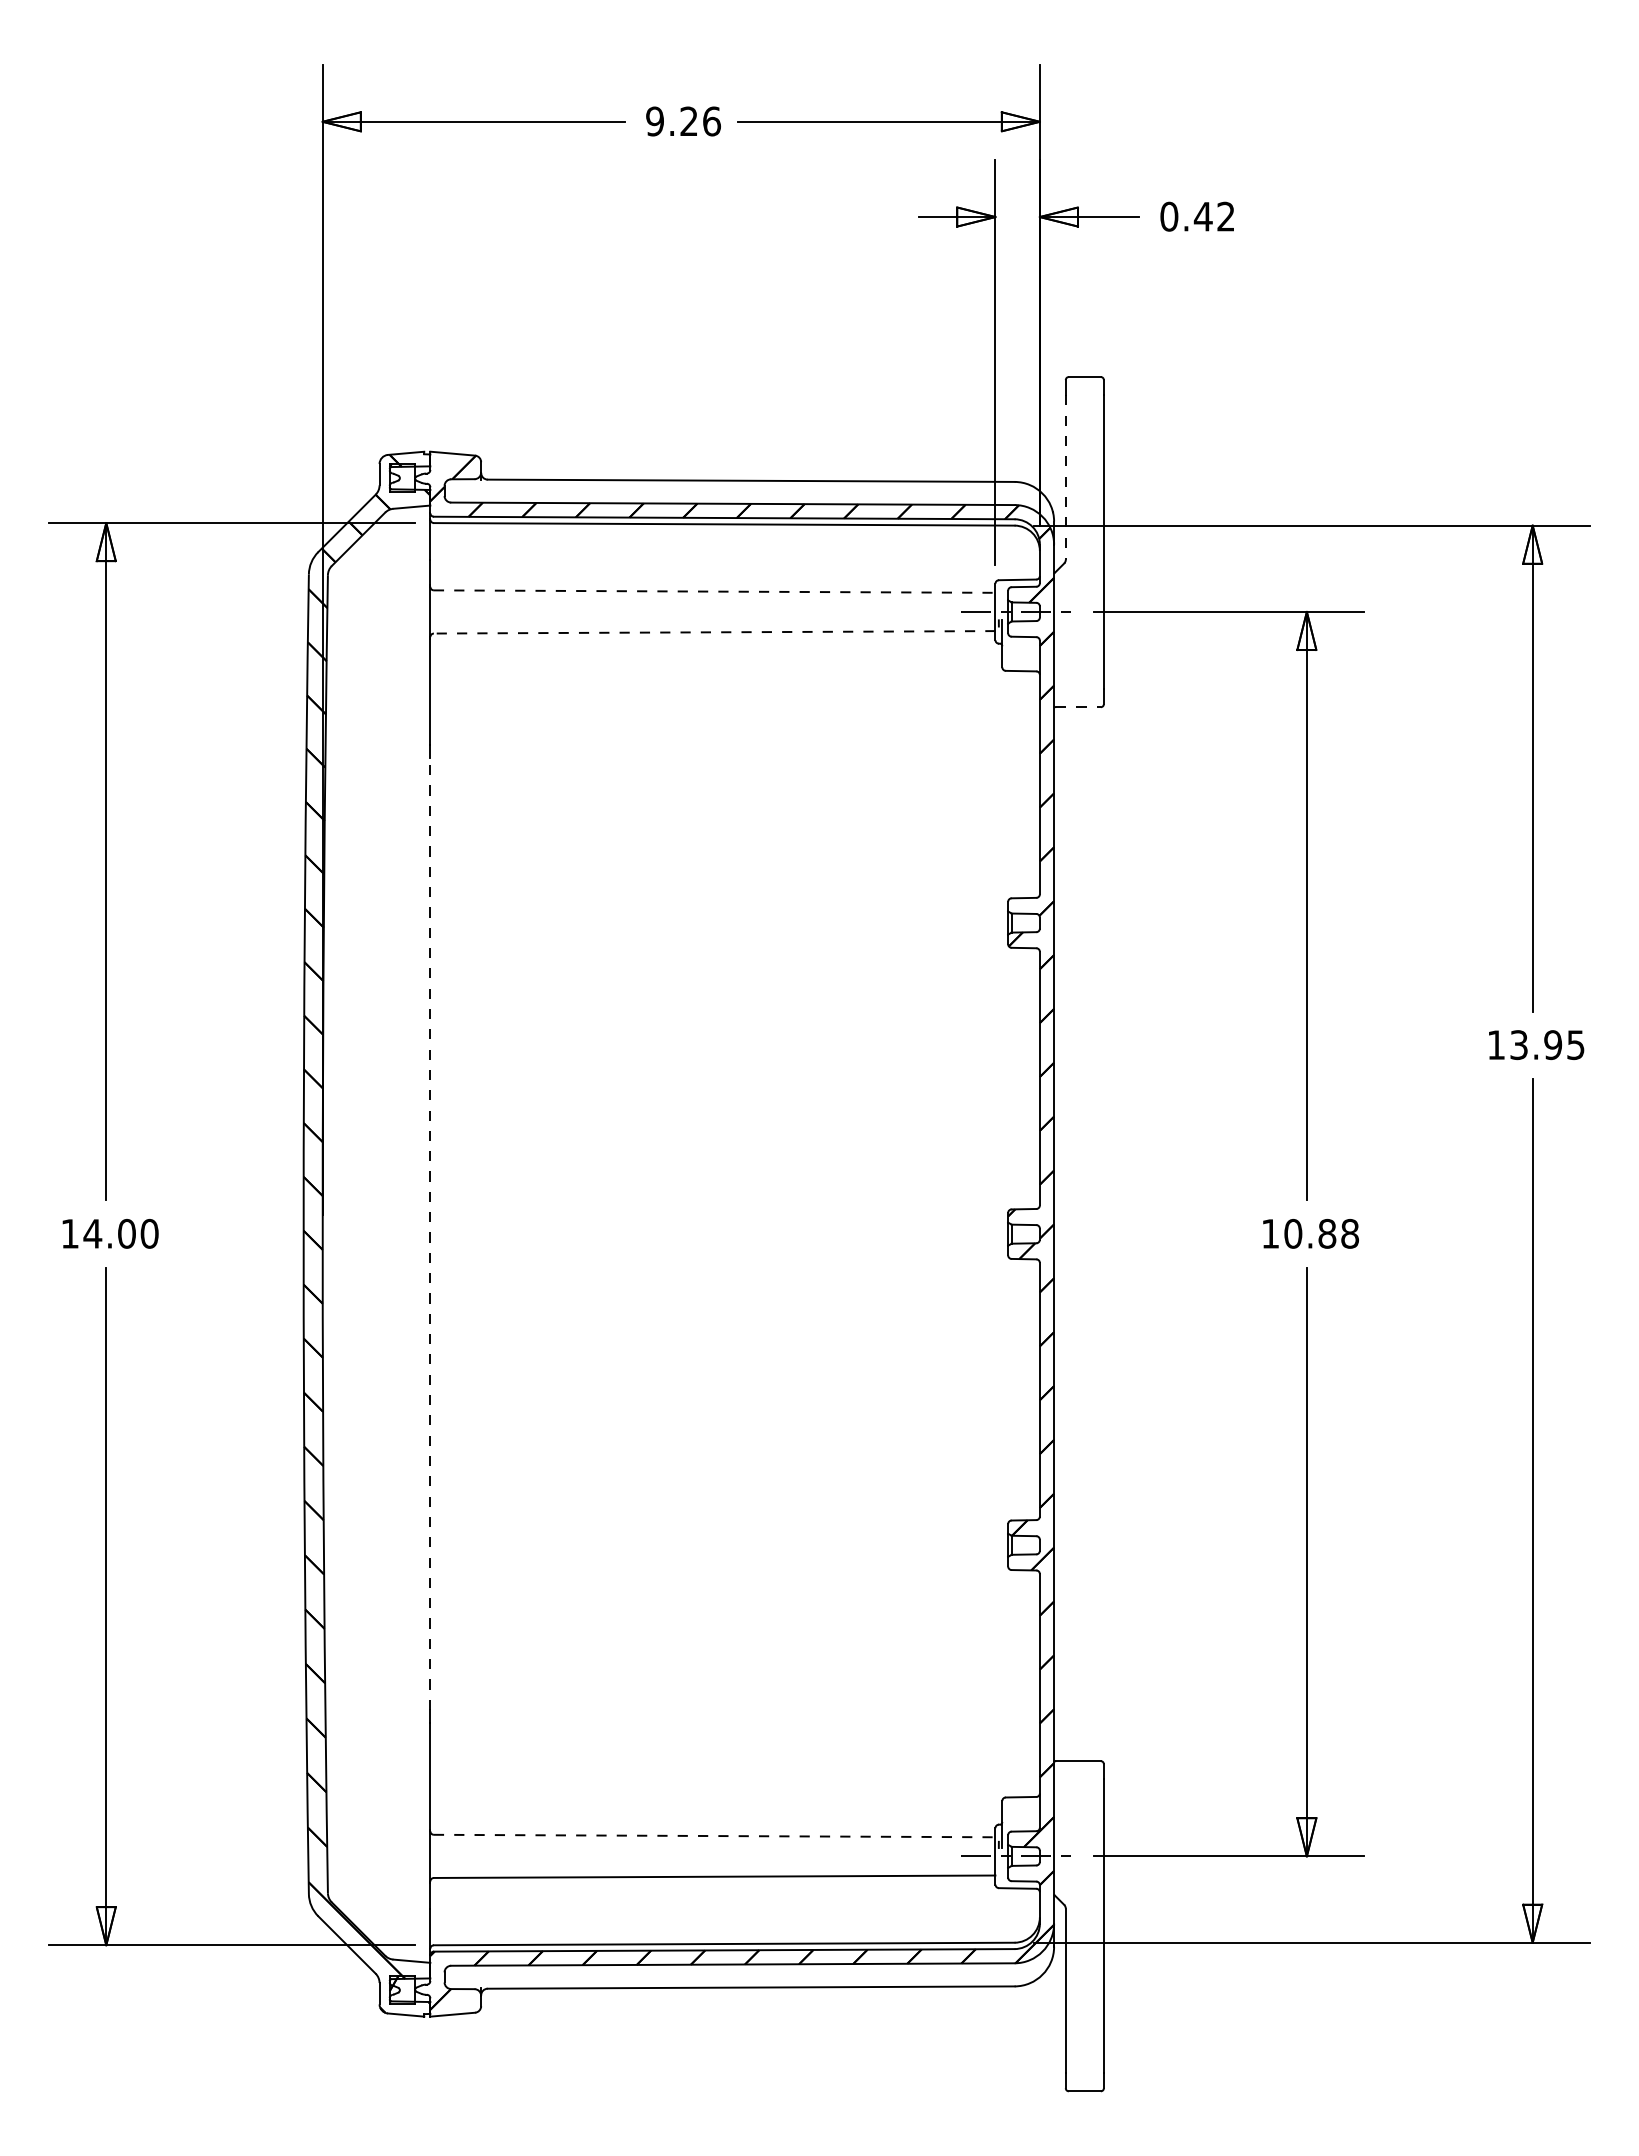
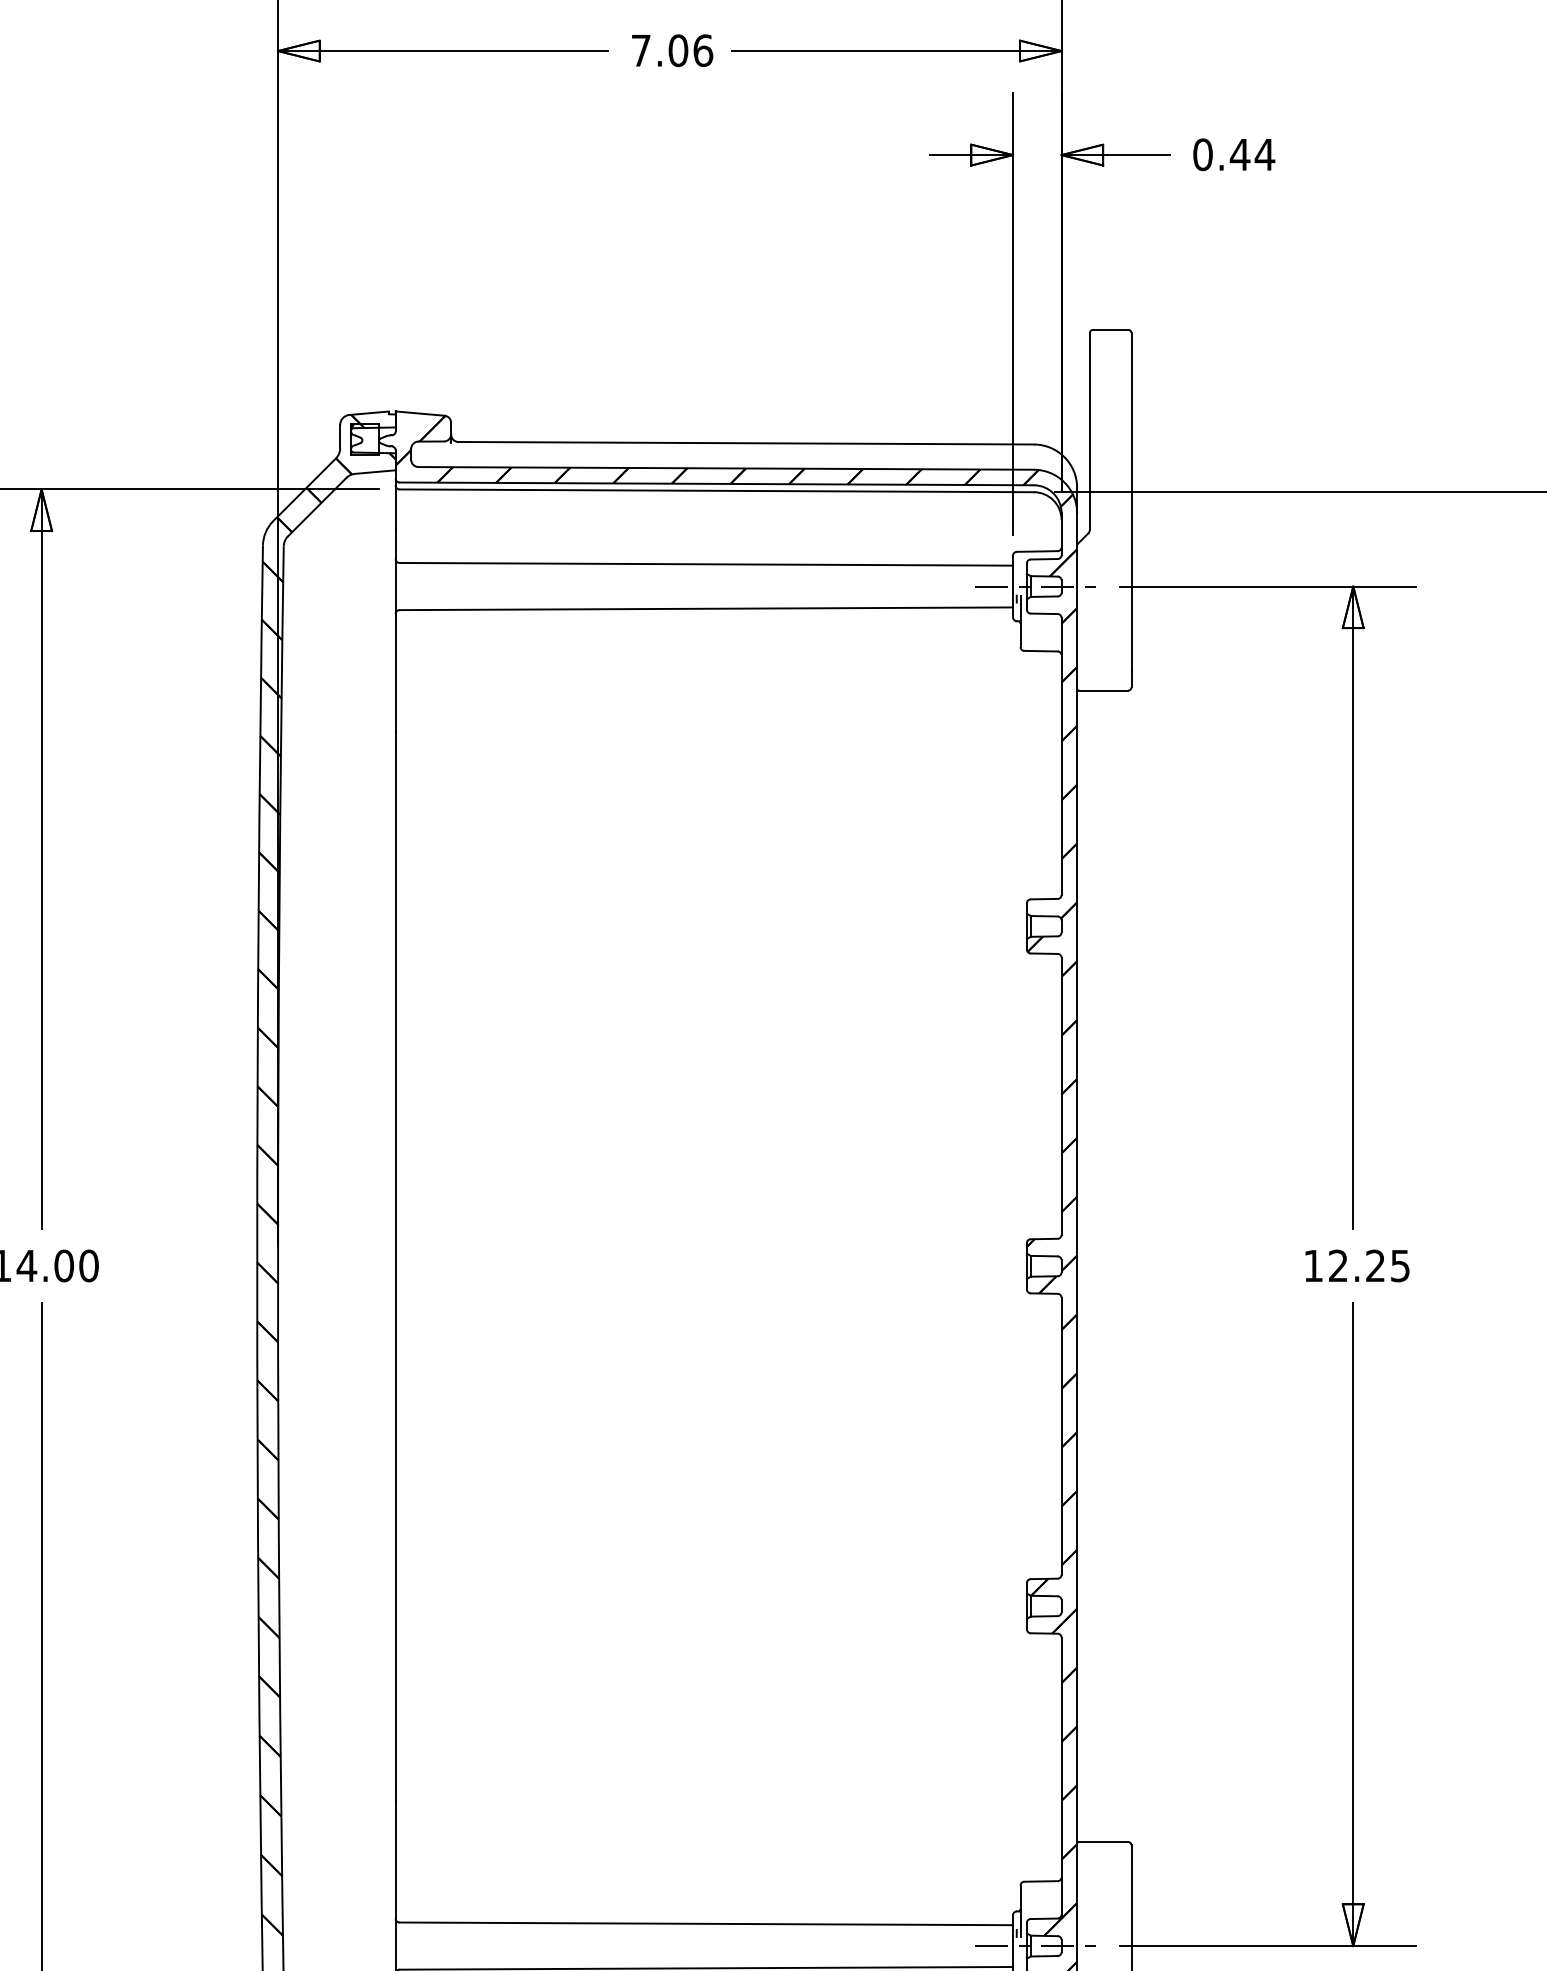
text: (672, 121) -> (660, 50), 9.26 -> 7.06
text: (1225, 216) -> (1264, 154), 0.42 -> 0.44
line: (1065, 478) -> (1089, 440), dashed -> solid
line: (714, 591) -> (706, 564), dashed -> solid
line: (714, 632) -> (706, 608), dashed -> solid
line: (1078, 707) -> (1103, 690), dashed -> solid
text: (1321, 1233) -> (1369, 1265), 10.88 -> 12.25
line: (430, 1234) -> (395, 1266), dashed -> solid
line: (714, 1836) -> (706, 1924), dashed -> solid

